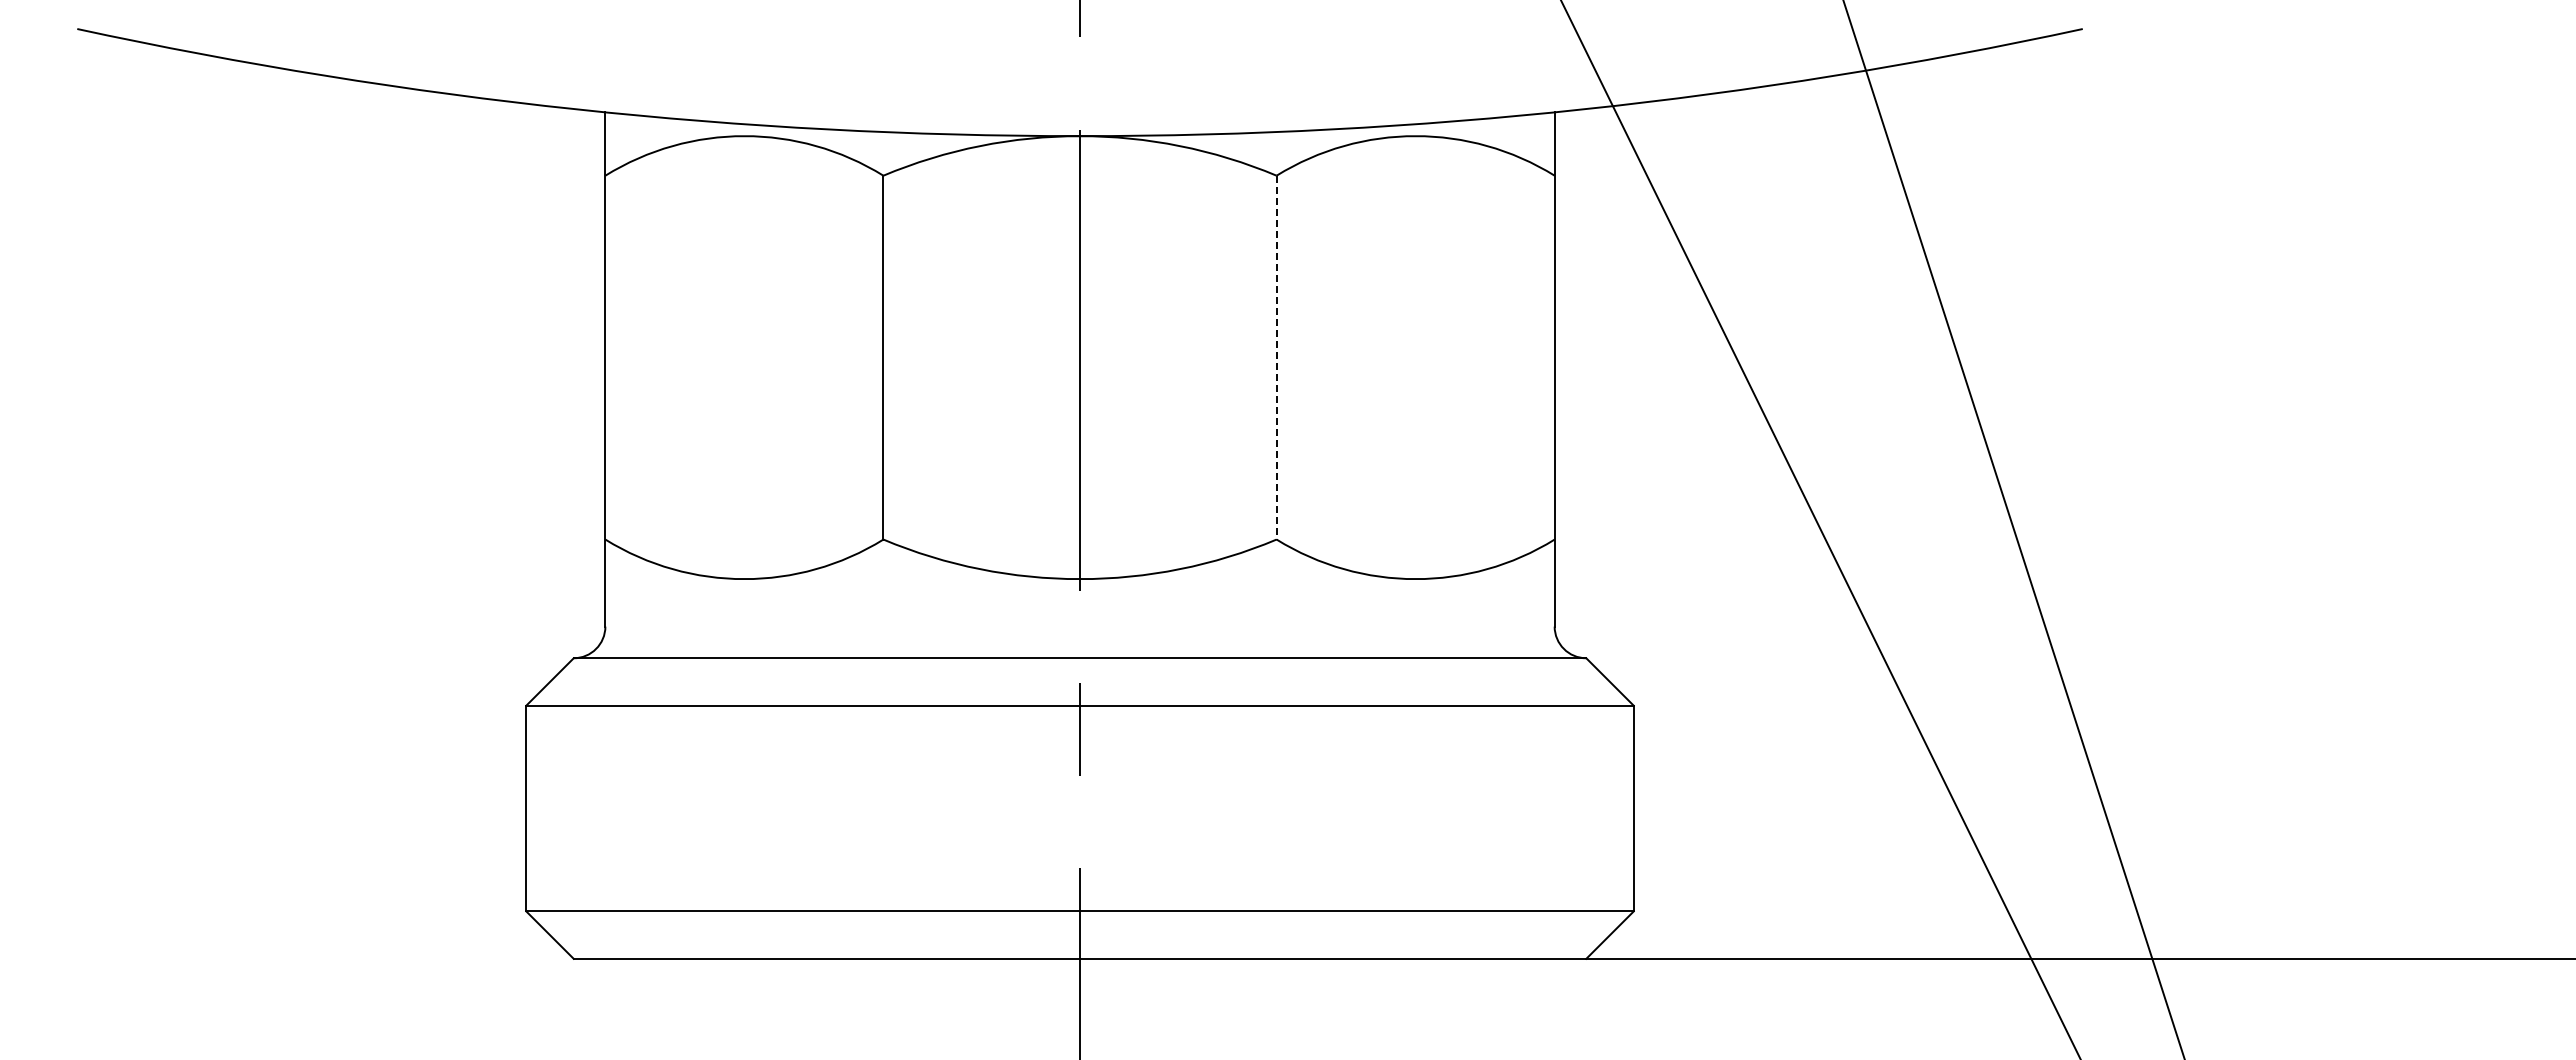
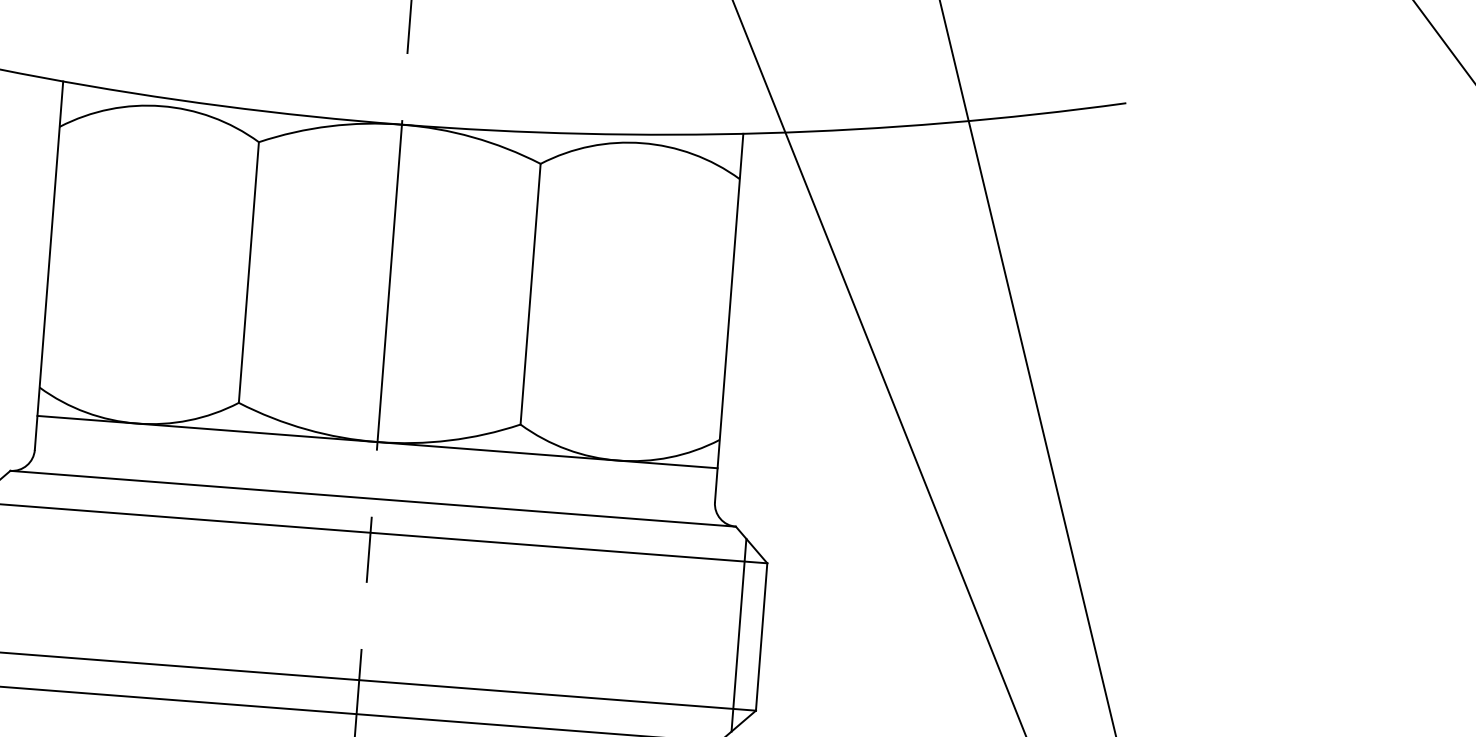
line: (1276, 357) -> (530, 294), dashed -> solid
line: (1079, 579) -> (377, 442), added
line: (1602, 808) -> (739, 635), added

